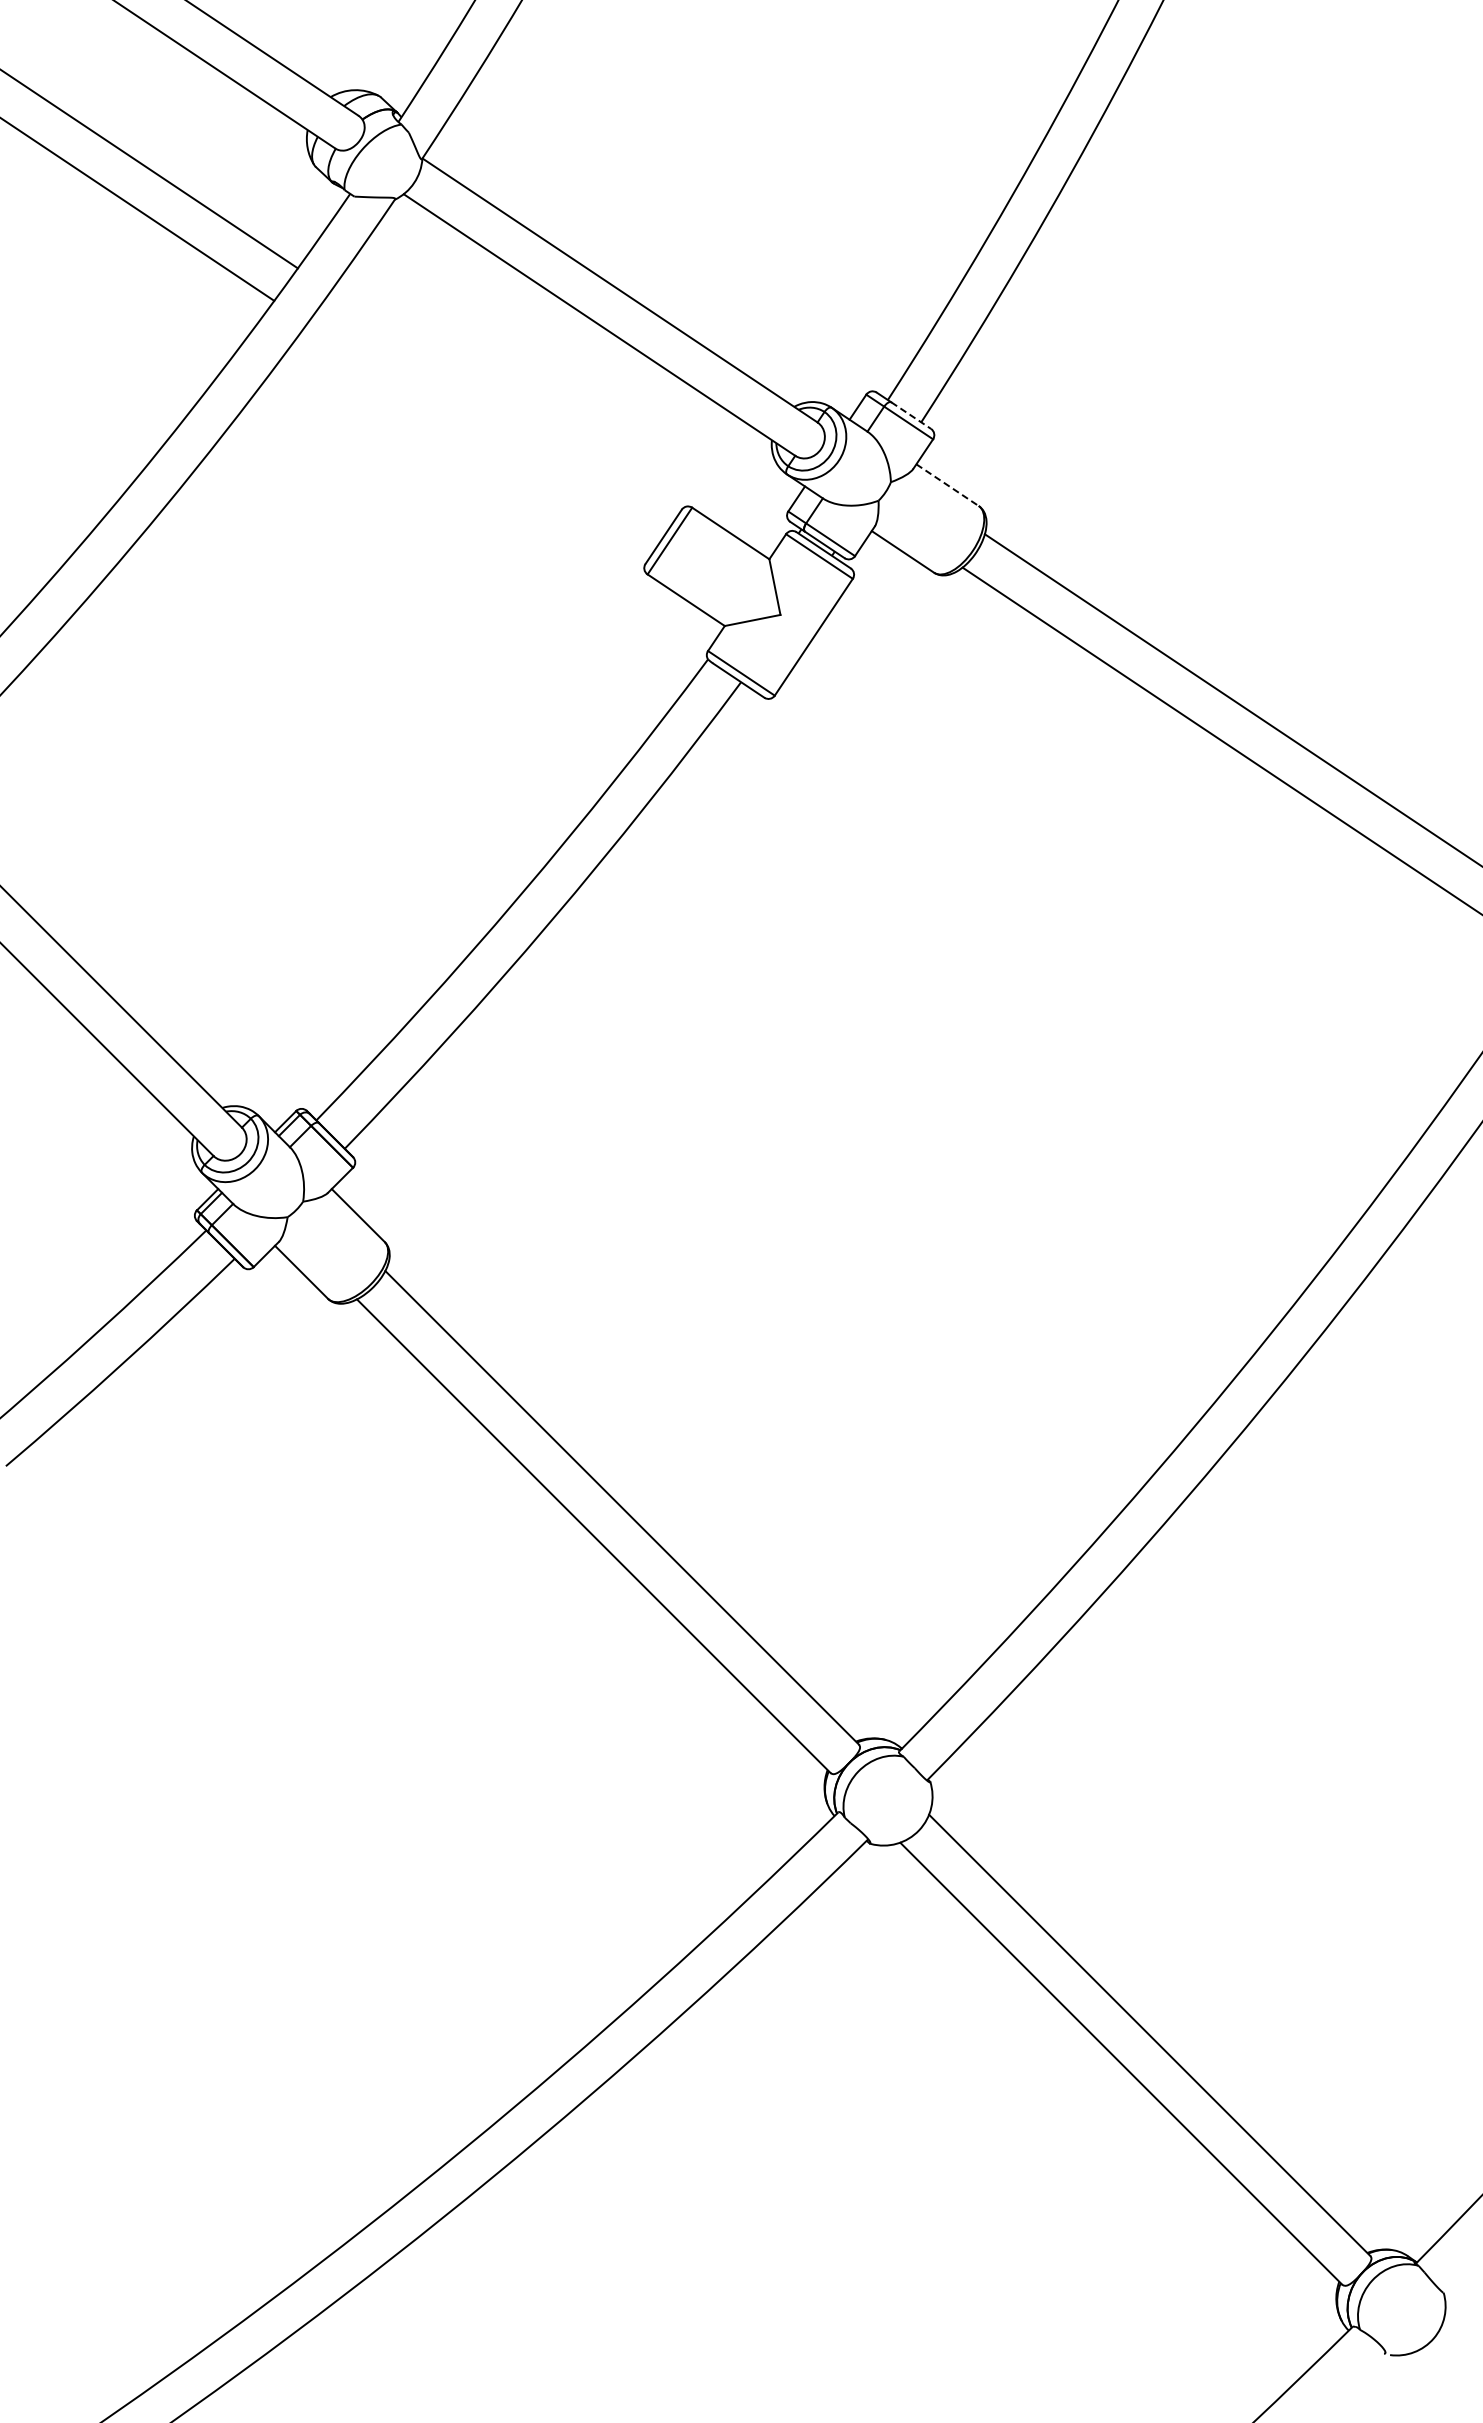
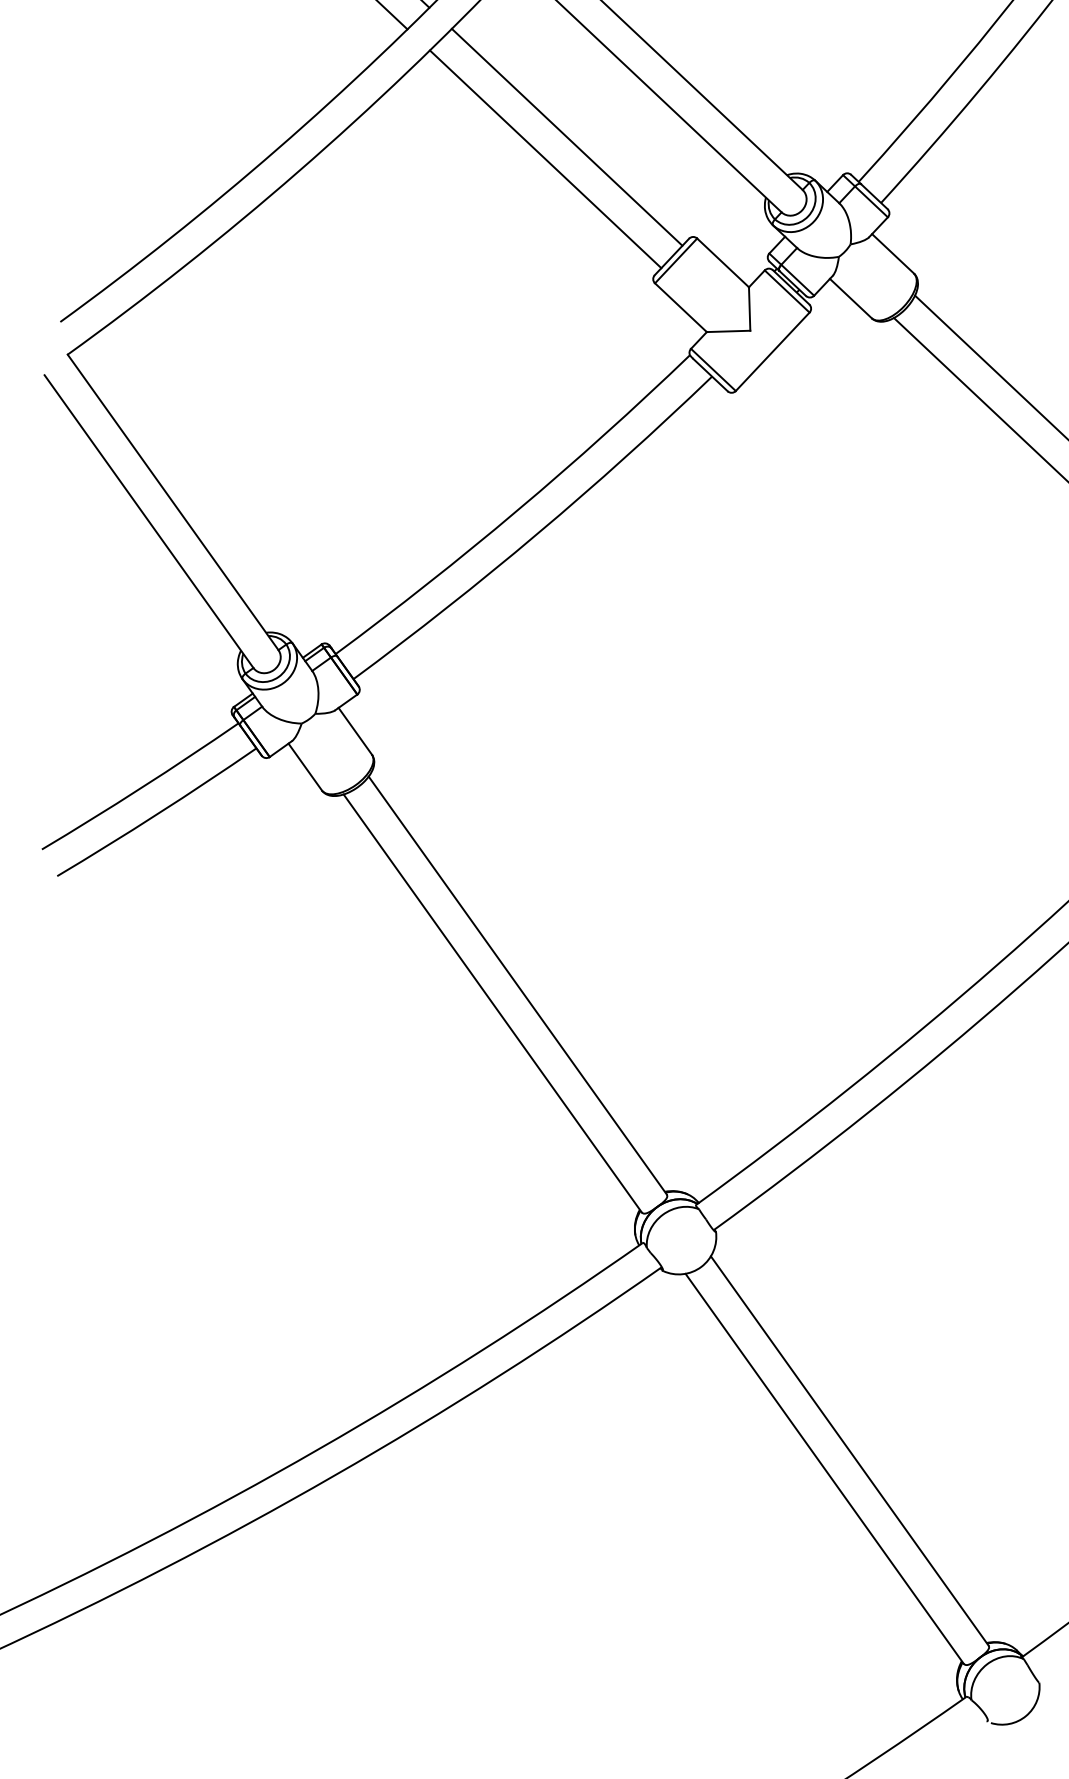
line: (502, 405) -> (566, 137), added
line: (911, 415) -> (874, 196), dashed -> solid
line: (479, 438) -> (545, 159), added
line: (947, 485) -> (892, 254), dashed -> solid

